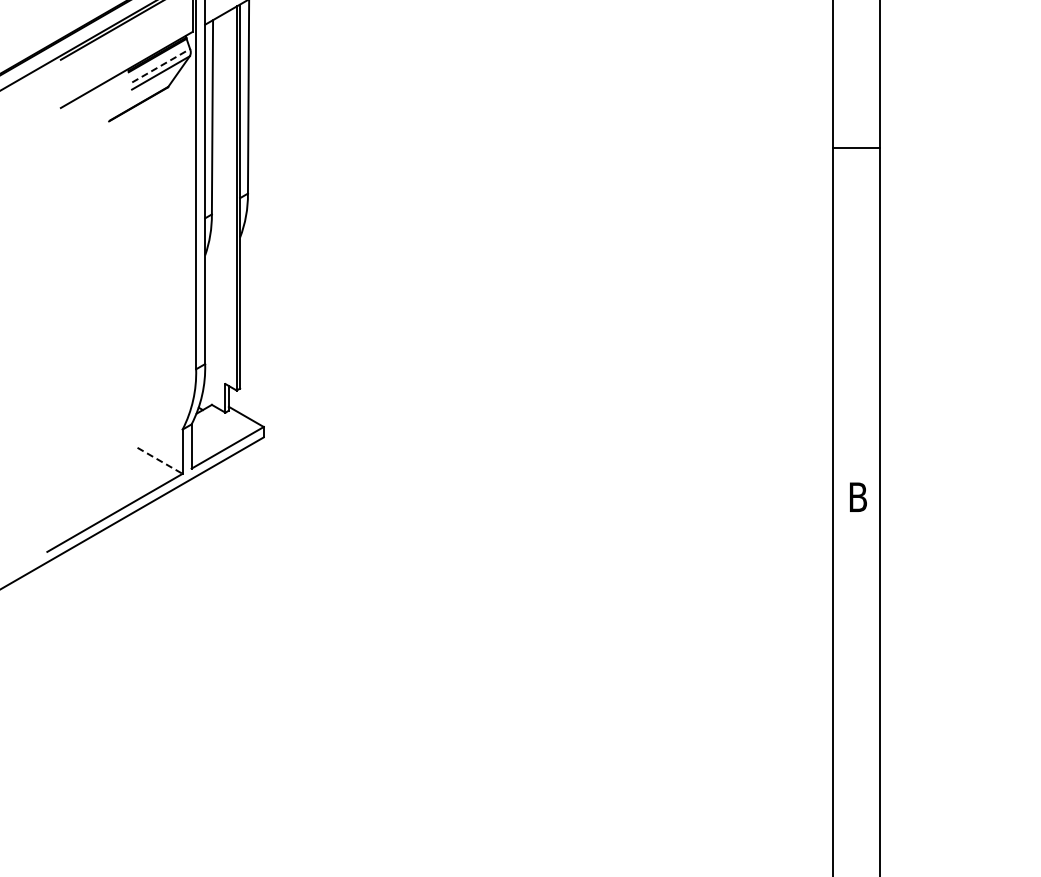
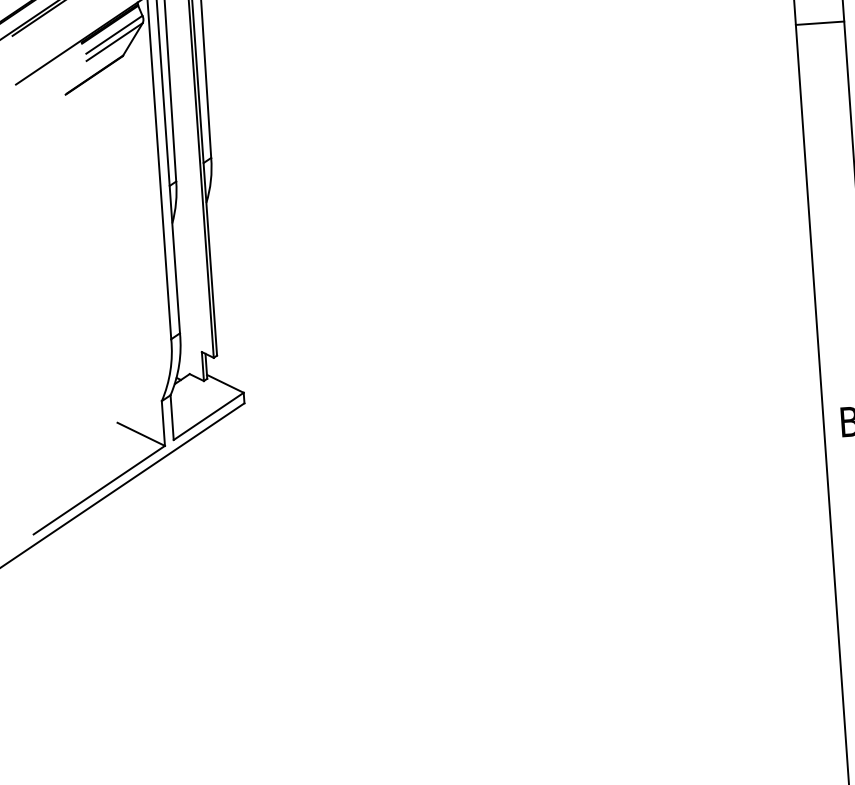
line: (161, 65) -> (114, 34), dashed -> solid
line: (856, 147) -> (820, 22), moved
line: (160, 461) -> (141, 434), dashed -> solid

